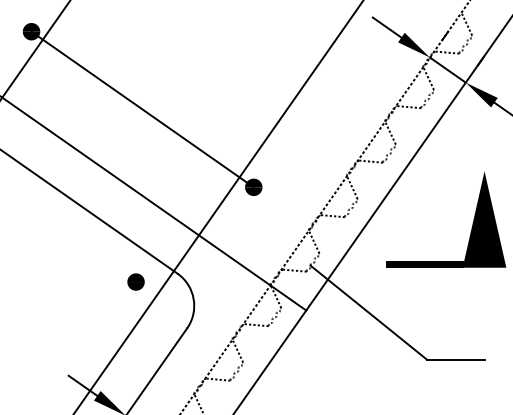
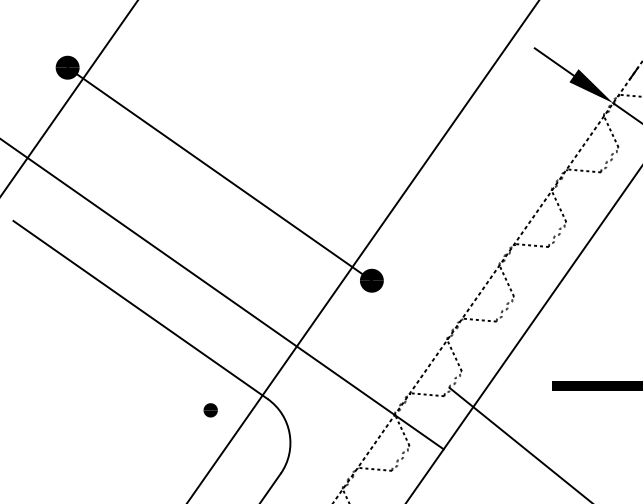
part: (135, 281) -> (209, 409), size x0.6

